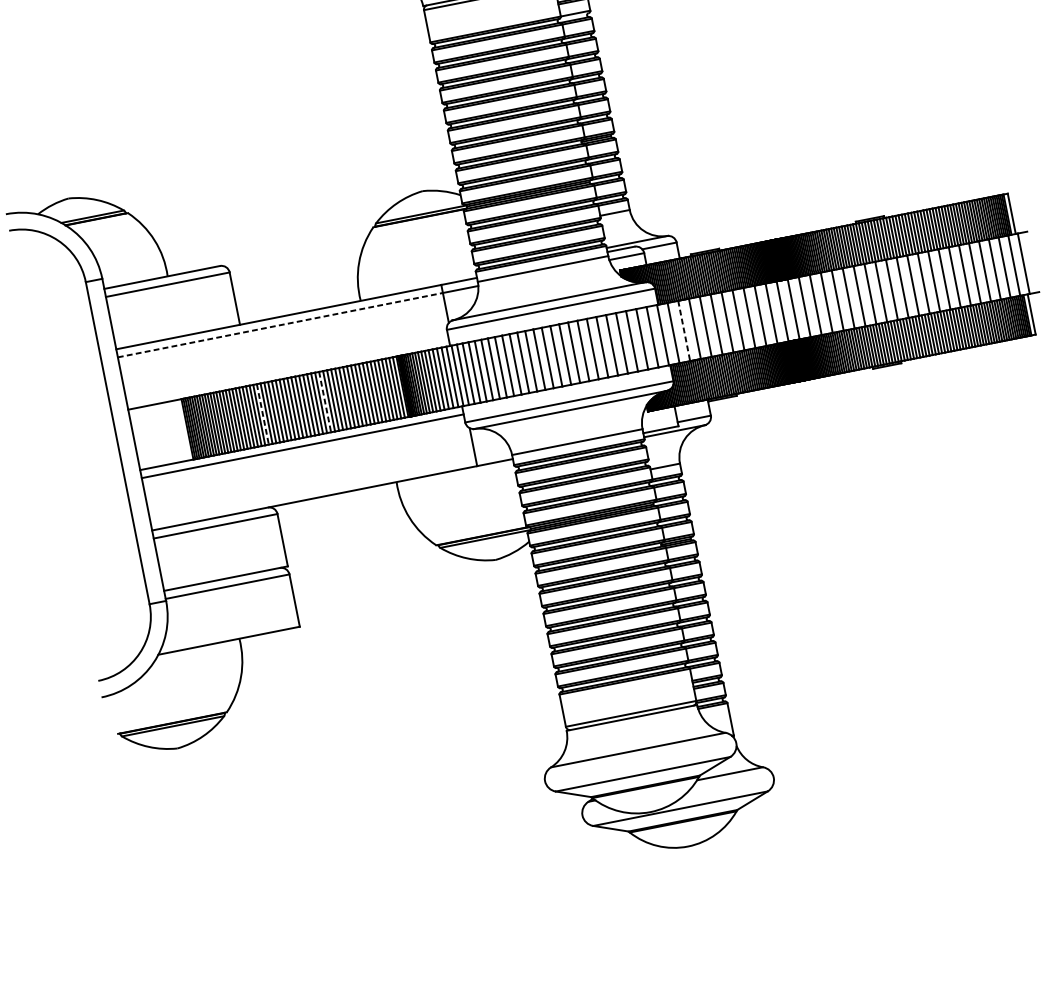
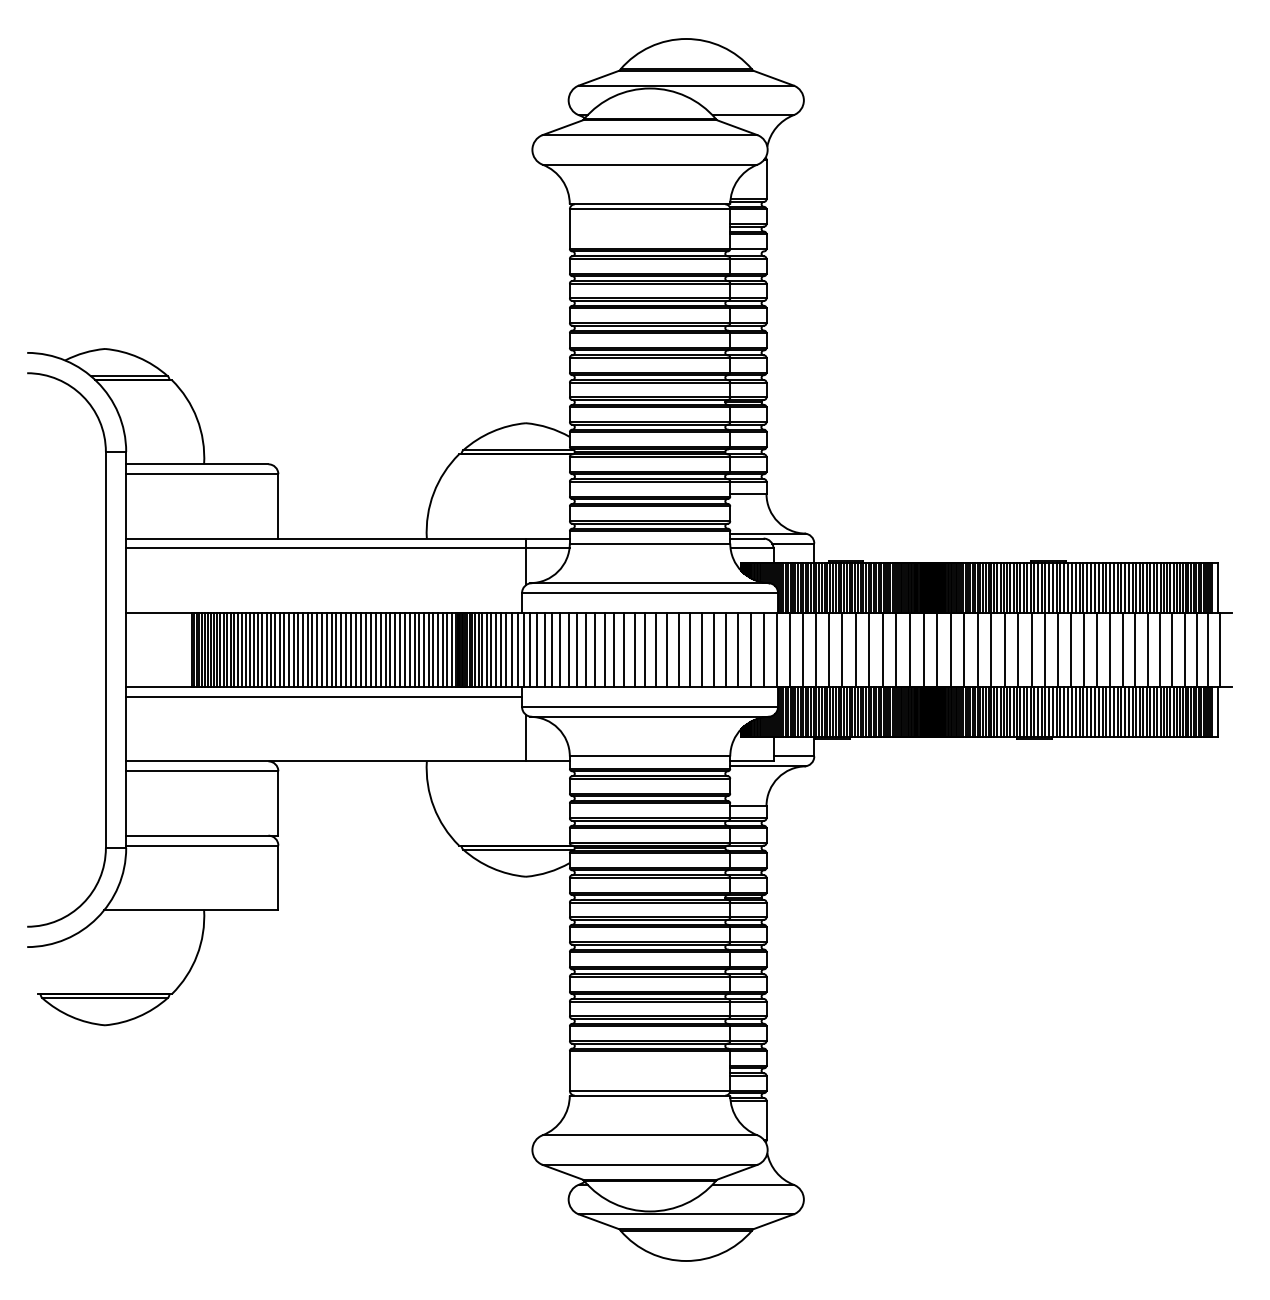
line: (280, 325) -> (326, 548), dashed -> solid
line: (684, 331) -> (802, 650), dashed -> solid
line: (324, 402) -> (360, 650), dashed -> solid
line: (263, 414) -> (284, 650), dashed -> solid

